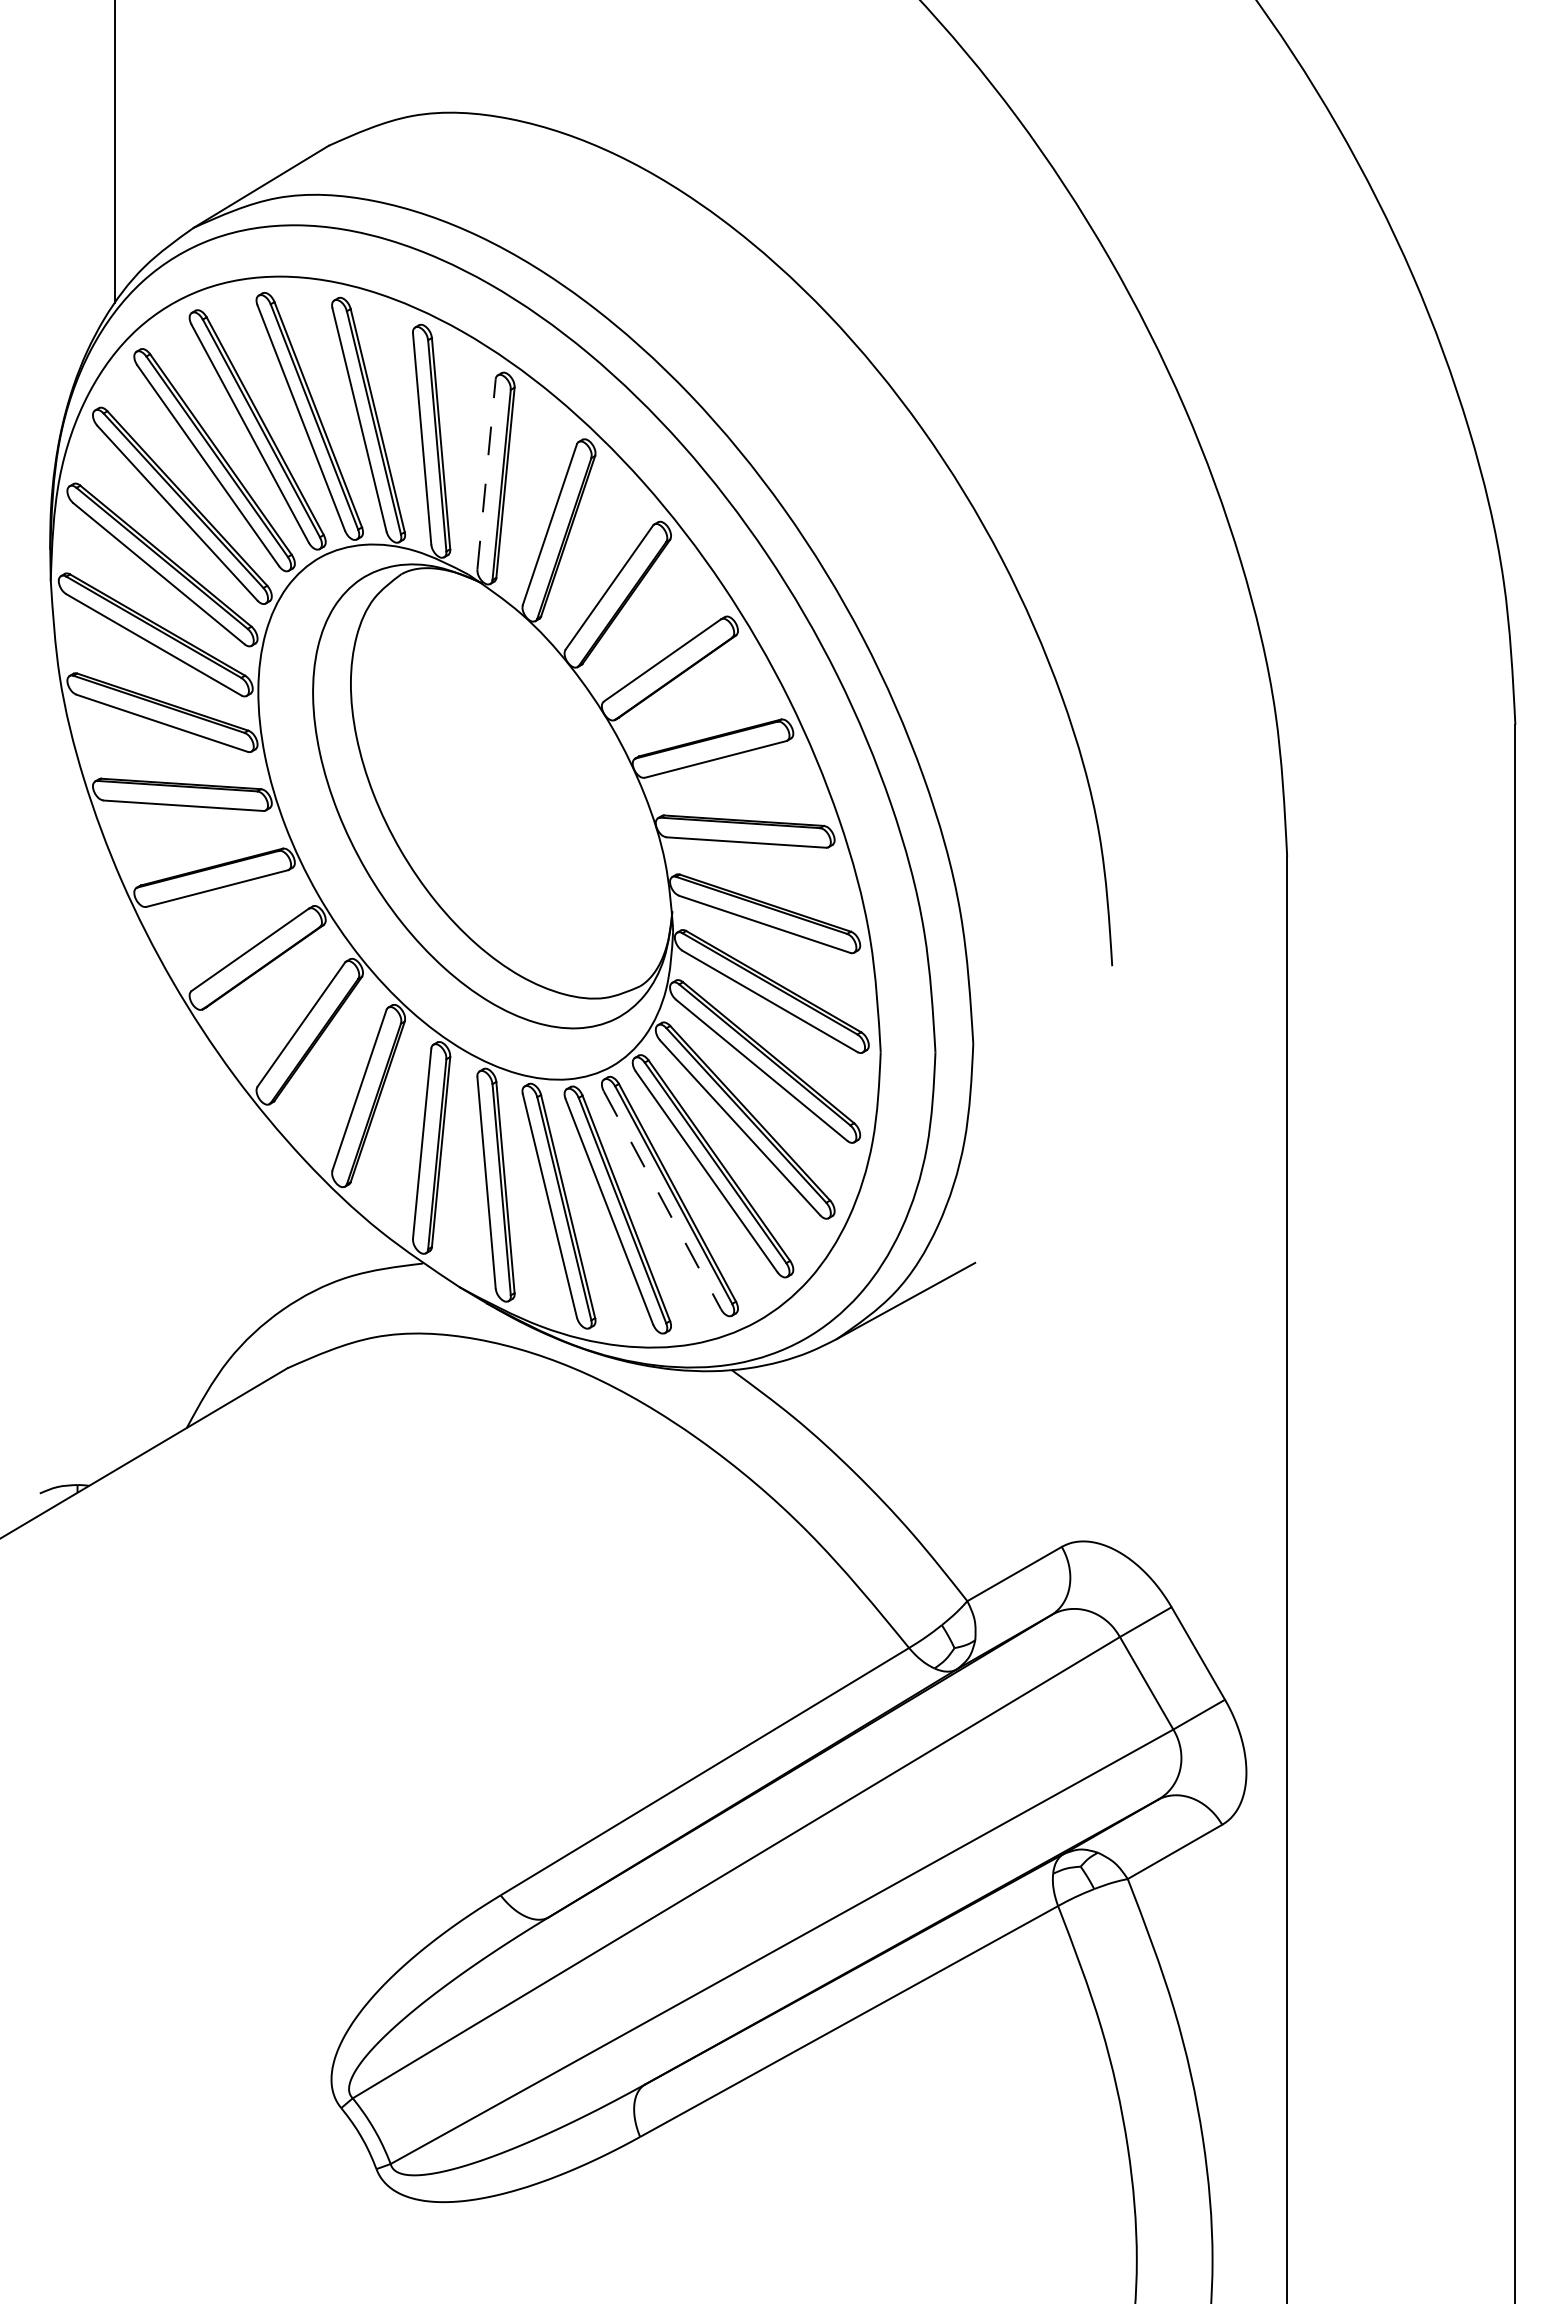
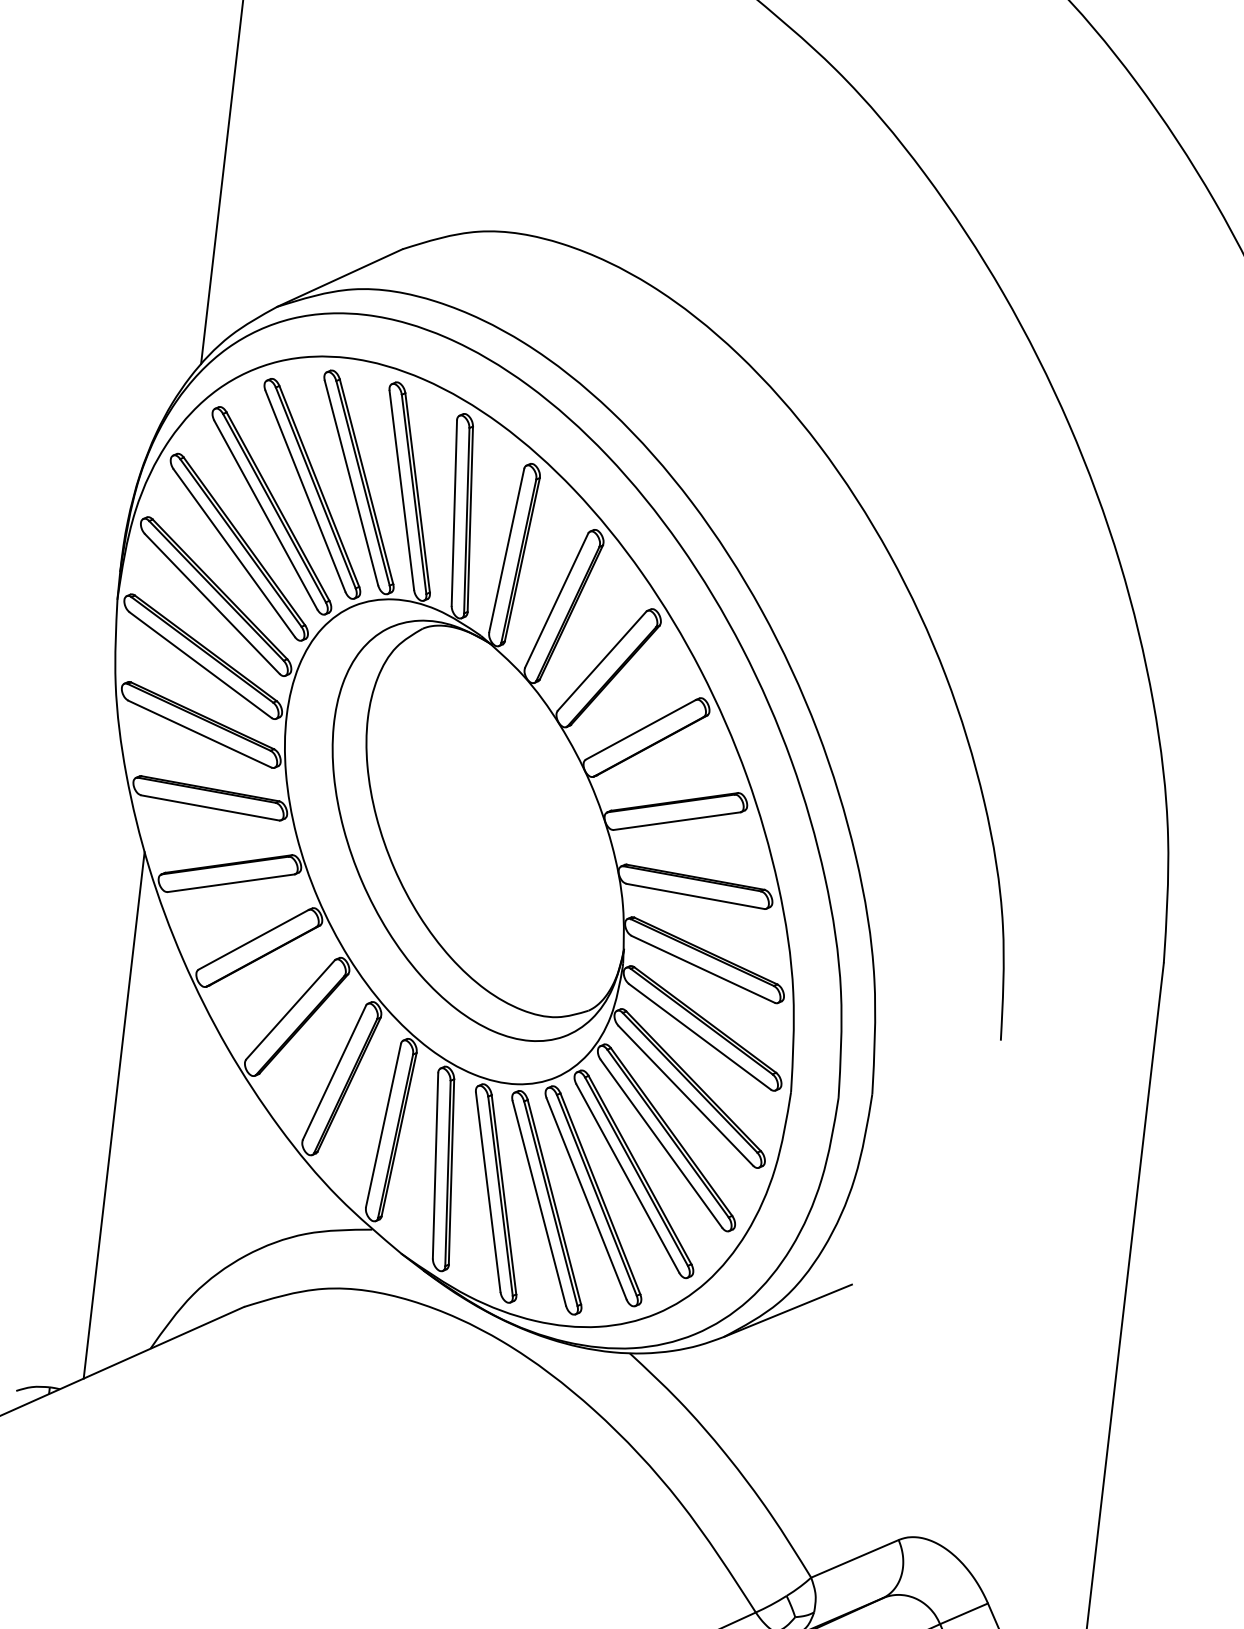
line: (486, 473) -> (506, 549), dashed -> solid
line: (114, 1167) -> (113, 1115), added
line: (662, 1200) -> (586, 1198), dashed -> solid

